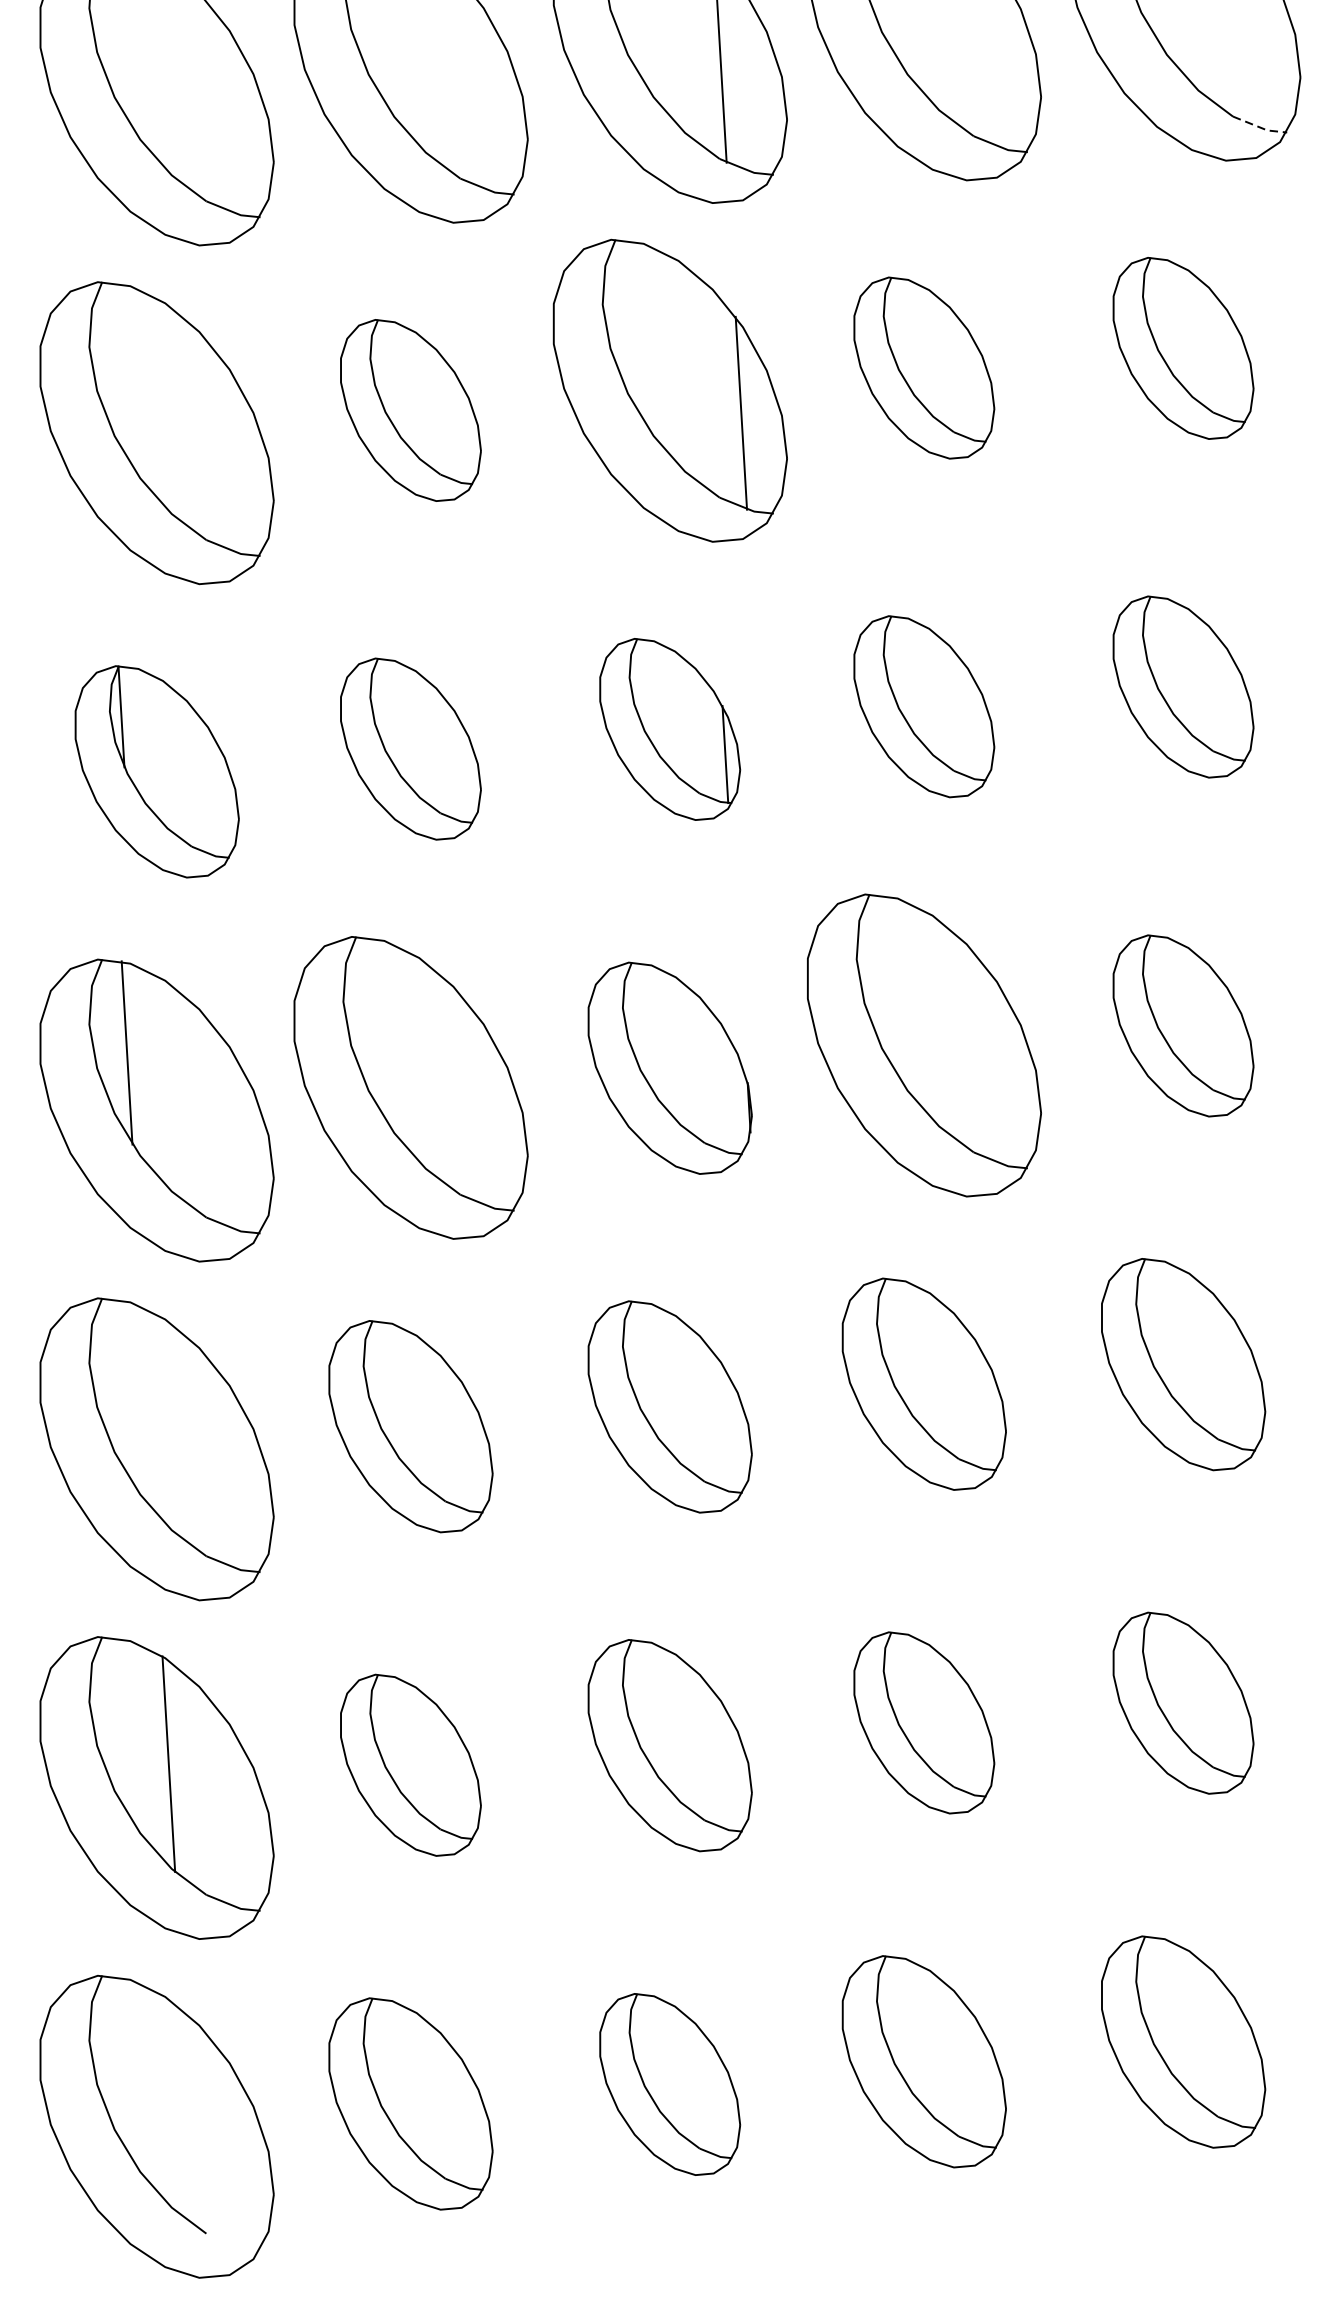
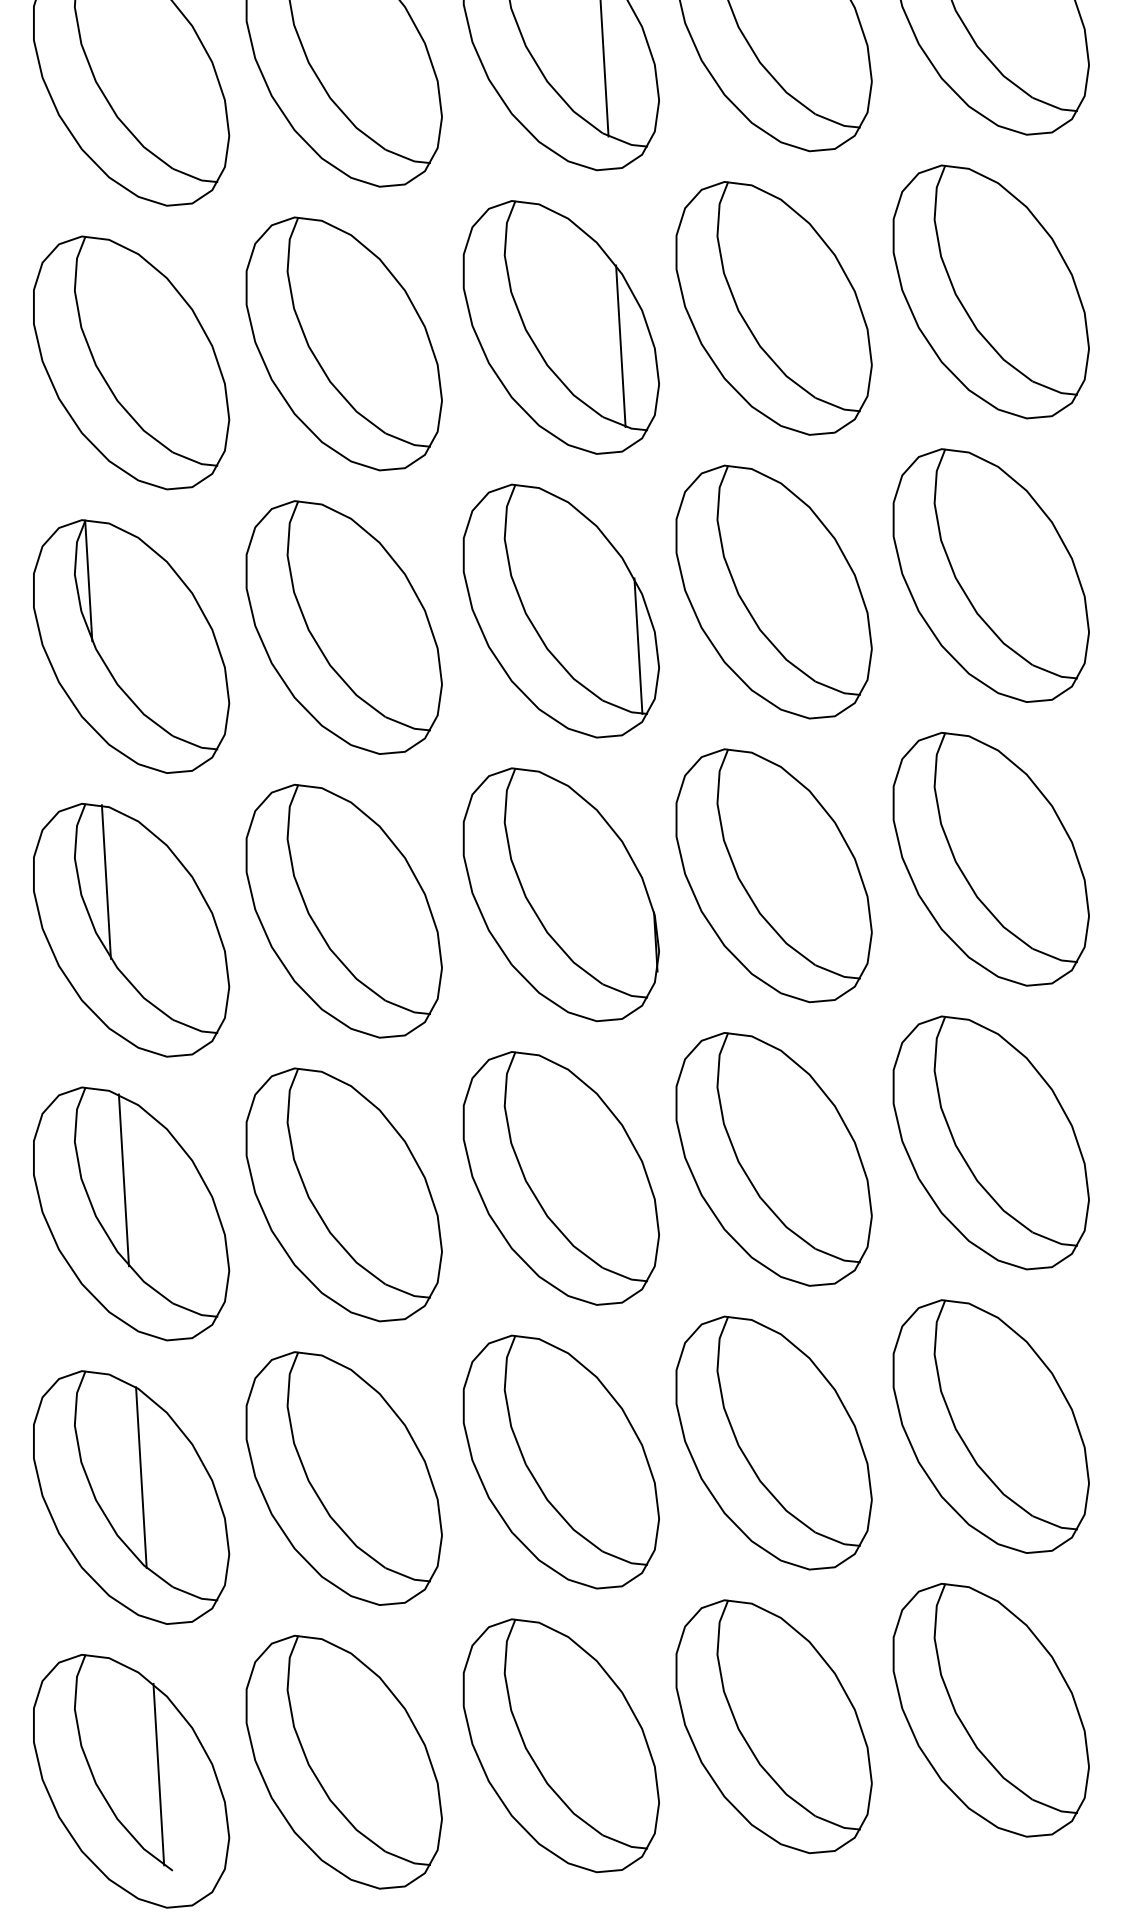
line: (1260, 126) -> (1055, 106), dashed -> solid
part: (1182, 347) -> (990, 291), size x1.67
part: (923, 368) -> (773, 308), size x1.67
part: (410, 409) -> (343, 343), size x1.67
part: (1182, 686) -> (990, 575), size x1.67
part: (923, 706) -> (773, 591), size x1.67
part: (669, 728) -> (560, 610), size x1.67
part: (410, 749) -> (343, 627), size x1.67
part: (157, 771) -> (131, 646), size x1.43
part: (1182, 1026) -> (990, 859), size x1.67
part: (669, 1067) -> (560, 894), size x1.43
part: (1182, 1364) -> (990, 1142), size x1.43
part: (923, 1384) -> (773, 1159), size x1.43
part: (669, 1407) -> (560, 1178), size x1.43
line: (147, 1409) -> (123, 1180), added
part: (410, 1426) -> (343, 1194), size x1.43
part: (1182, 1703) -> (990, 1426), size x1.67
part: (923, 1722) -> (773, 1442), size x1.67
part: (669, 1744) -> (560, 1461), size x1.43
part: (410, 1765) -> (343, 1478), size x1.67
part: (1182, 2042) -> (990, 1710), size x1.43
part: (923, 2061) -> (773, 1726), size x1.43
part: (669, 2084) -> (560, 1745), size x1.67
part: (410, 2103) -> (343, 1761), size x1.43
line: (189, 2118) -> (158, 1774), added

